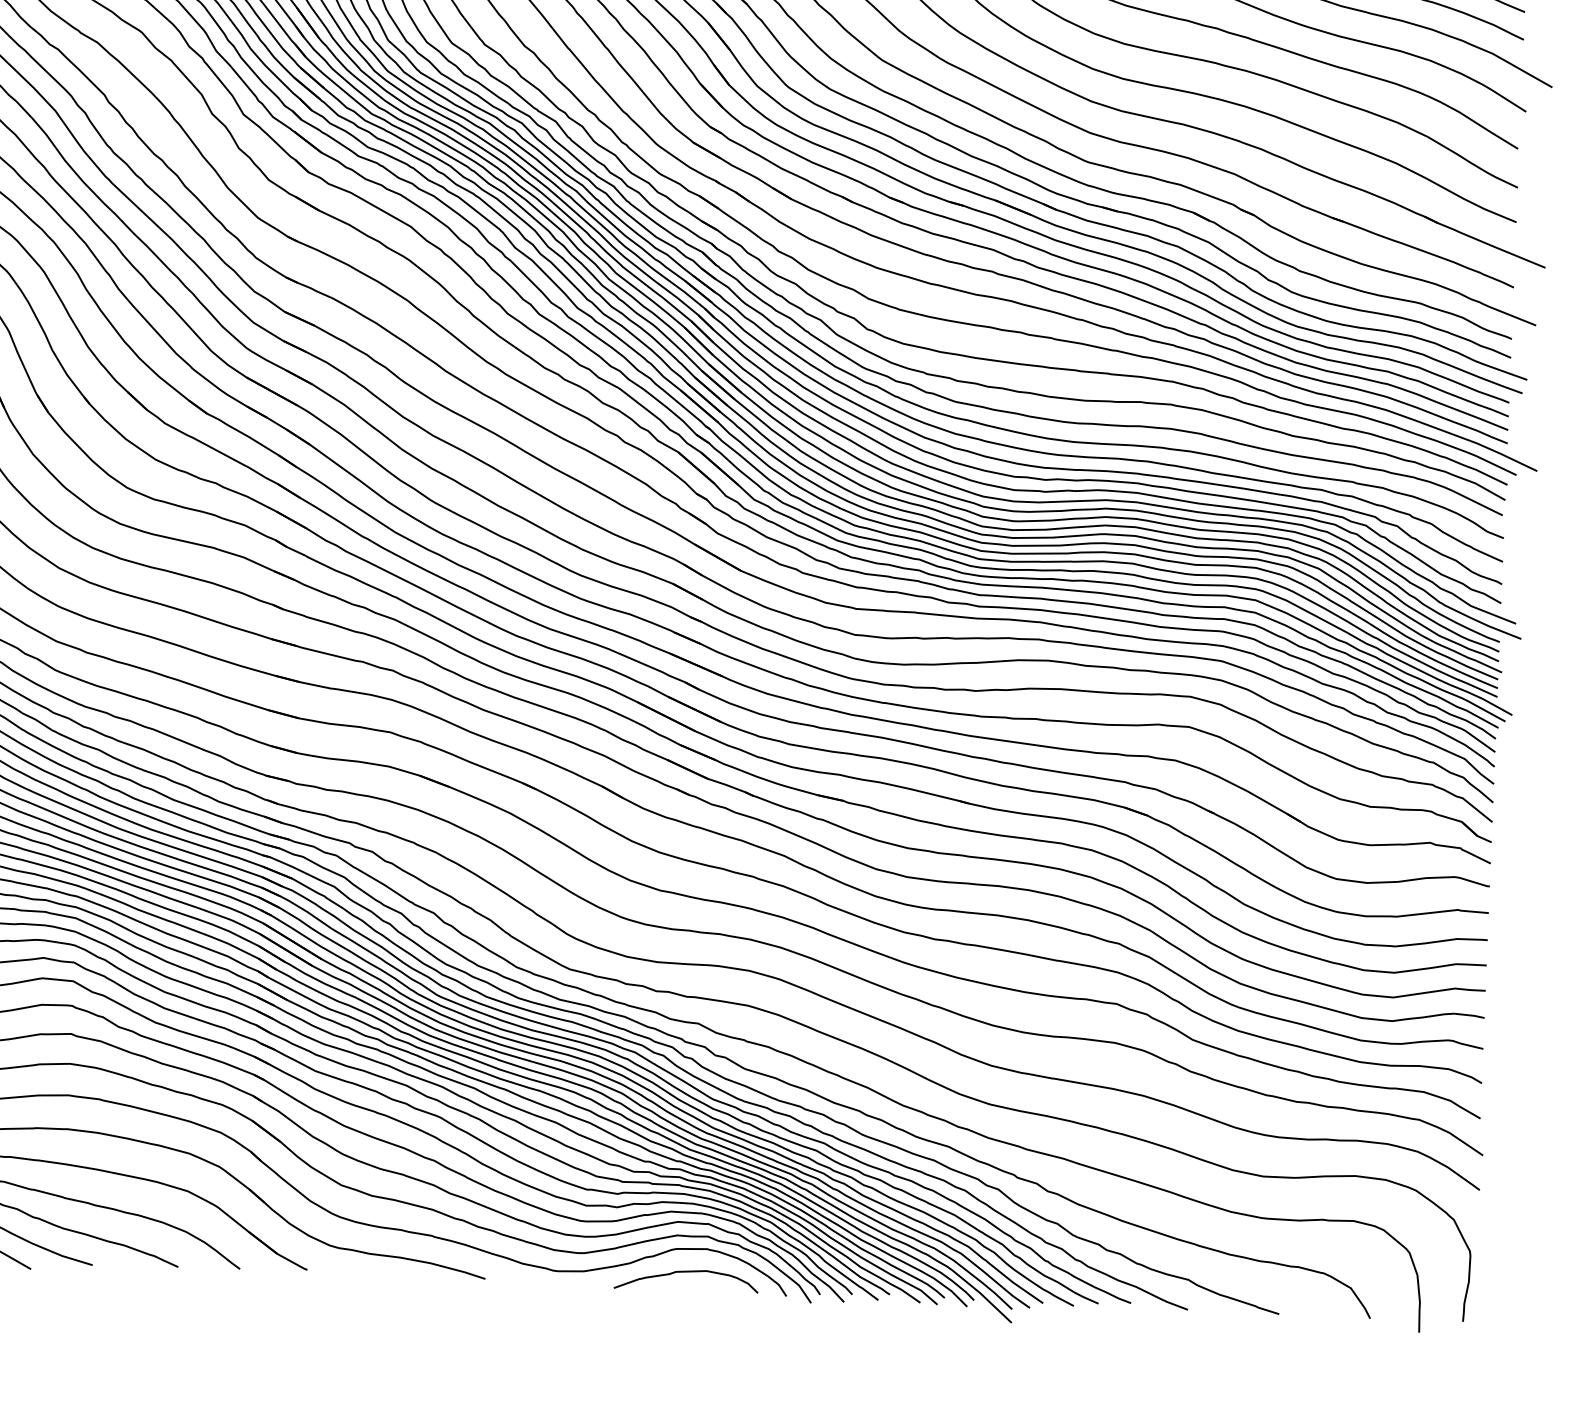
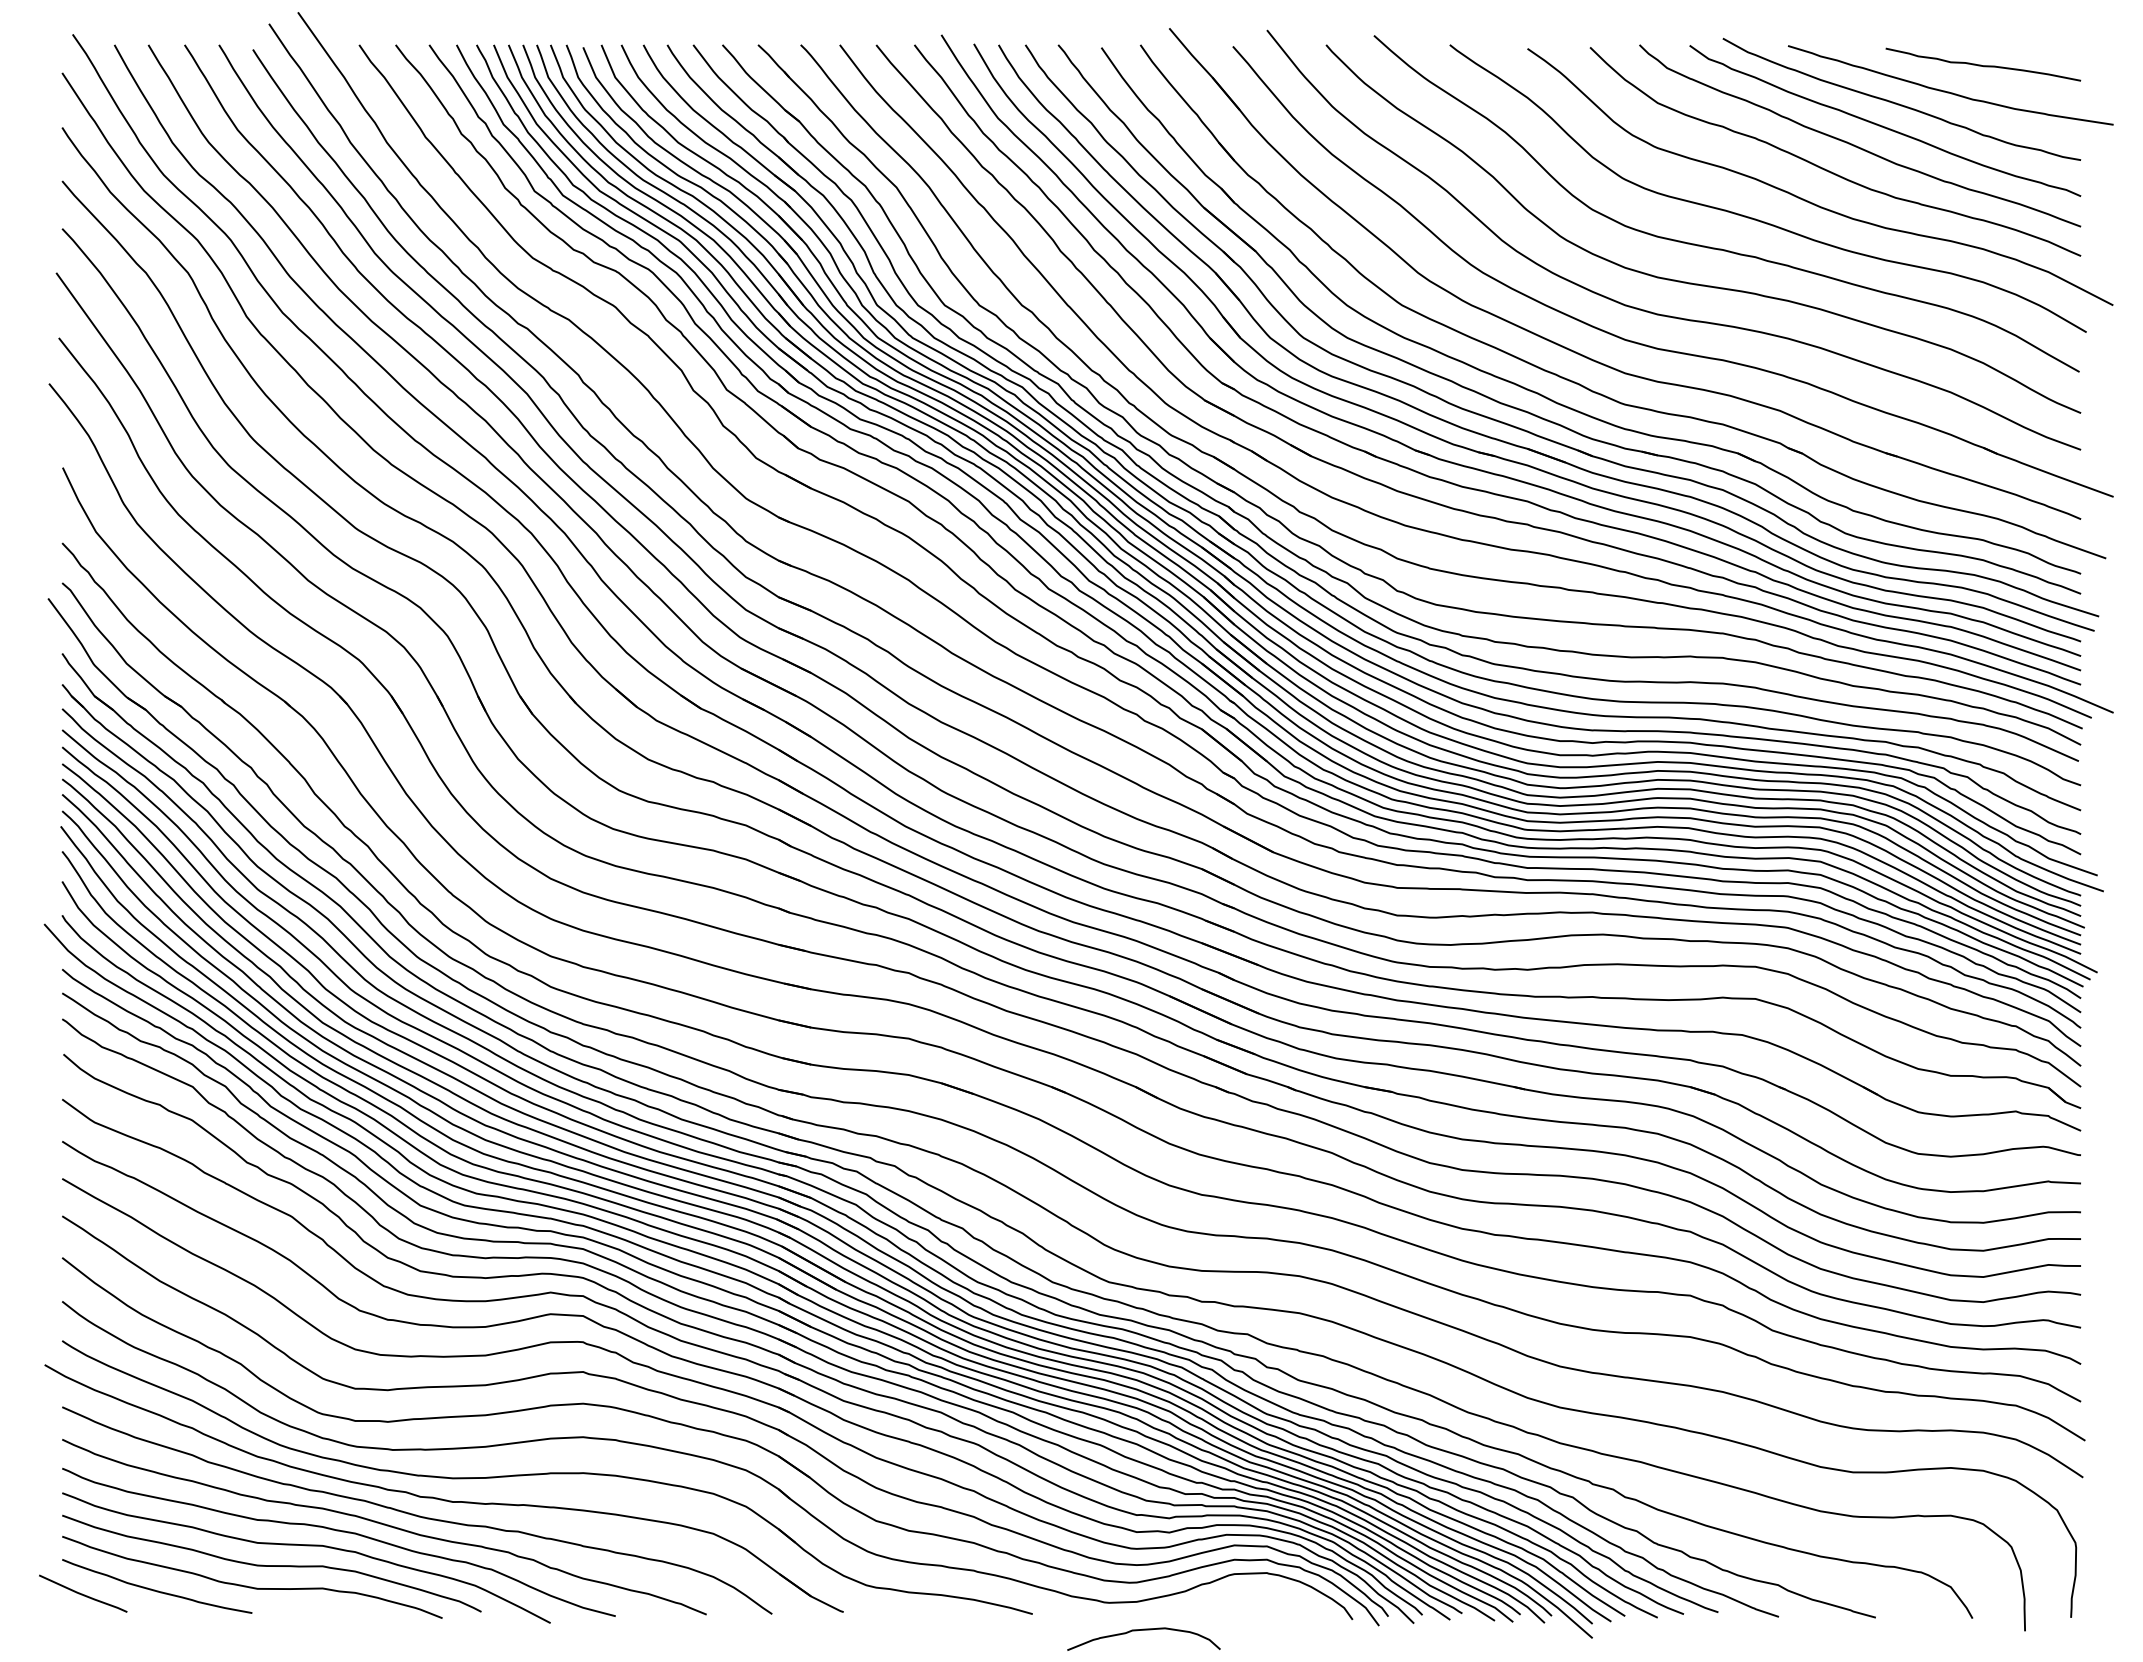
curve: (686, 1272) -> (1143, 1630), moved

